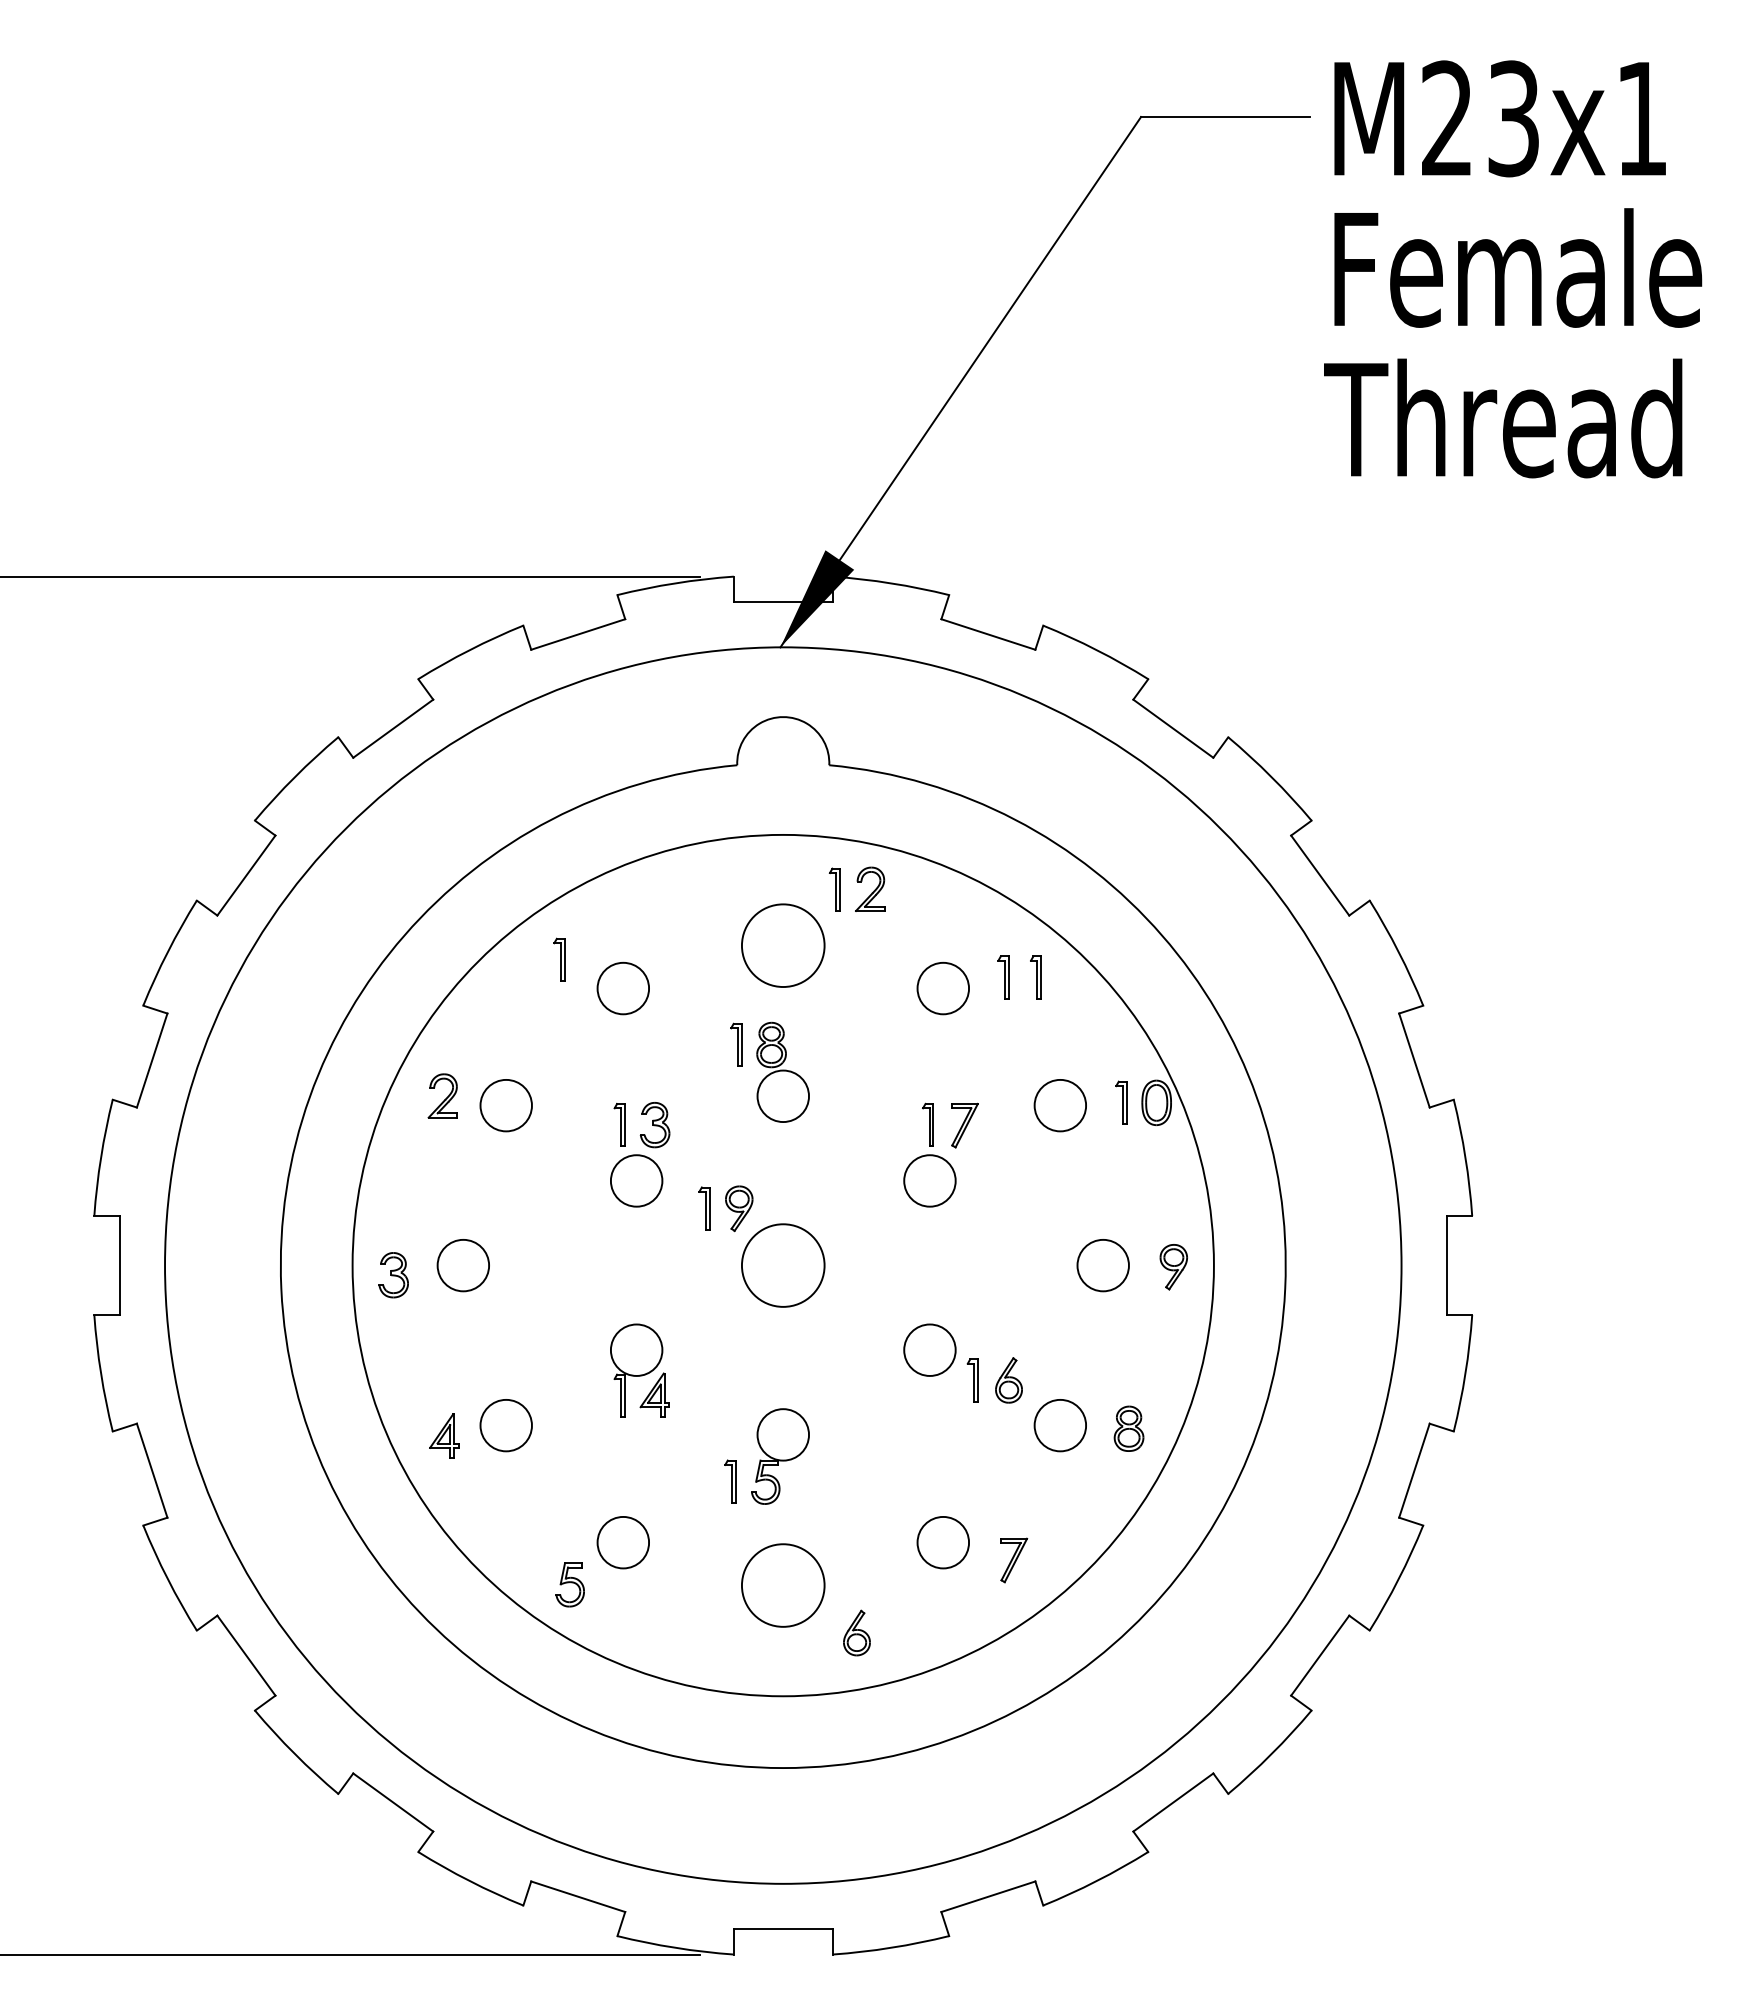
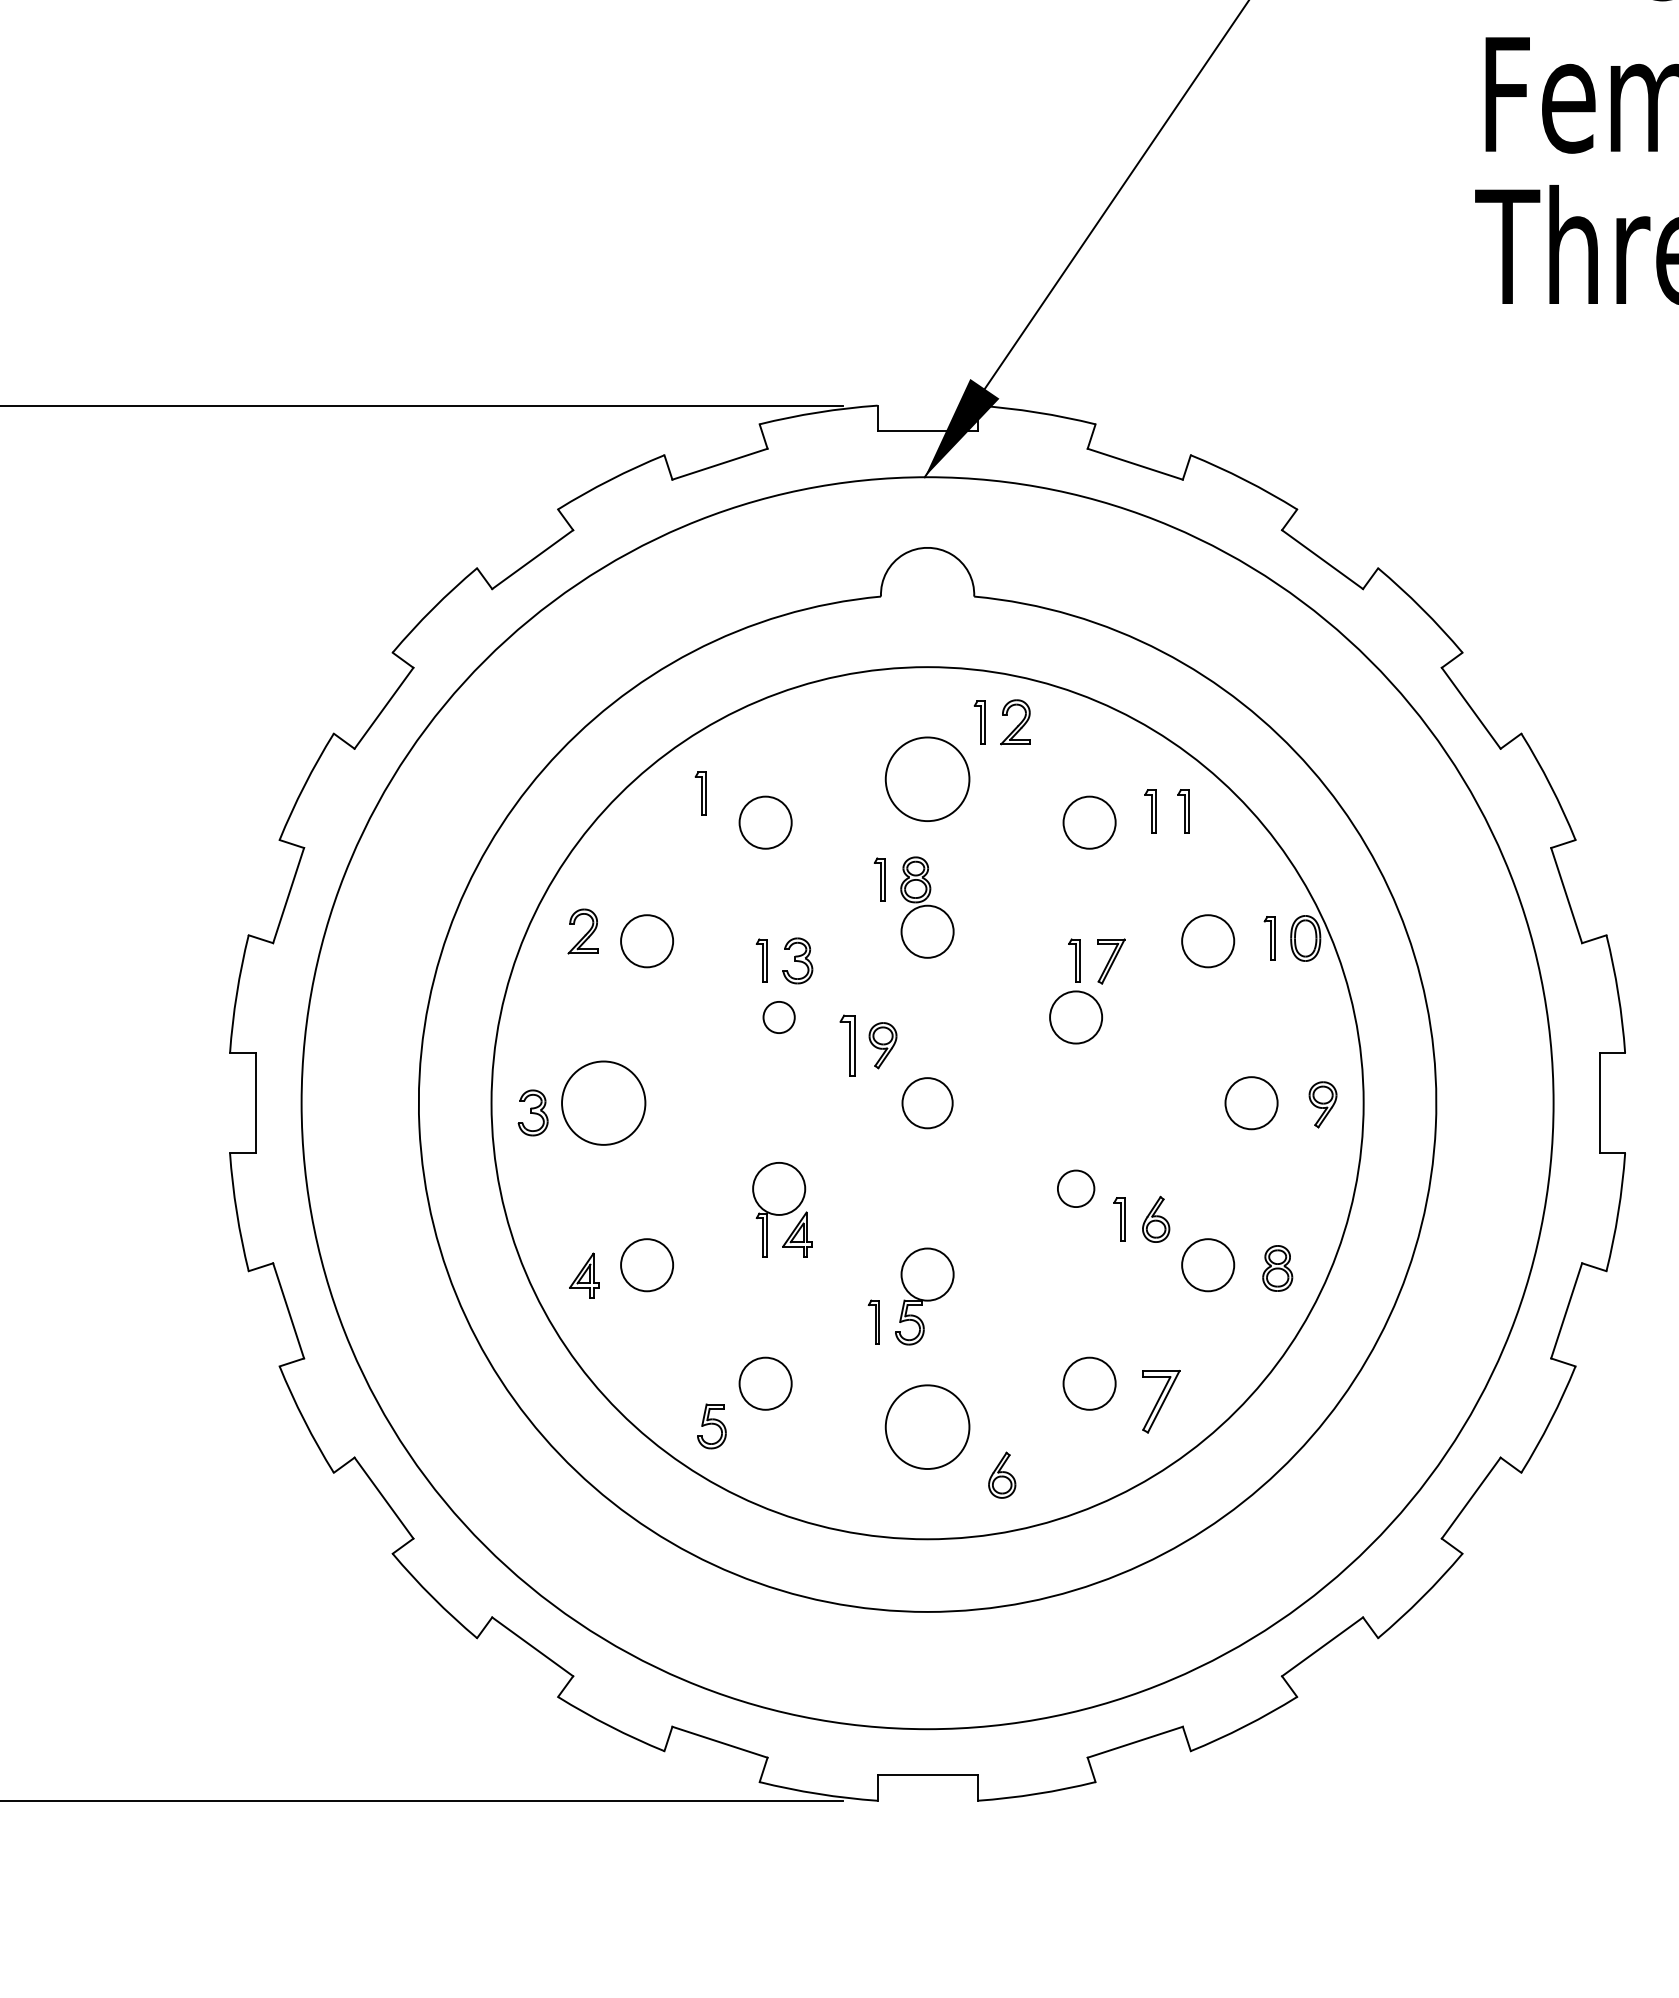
circle: (636, 1180) -> (778, 1017), size x0.6
part: (704, 1208) -> (847, 1045), size x1.4
circle: (463, 1265) -> (603, 1103), size x1.6
circle: (782, 1265) -> (926, 1103), size x0.6
circle: (929, 1349) -> (1075, 1188), size x0.7
part: (1014, 1560) -> (1161, 1401), size x1.4

